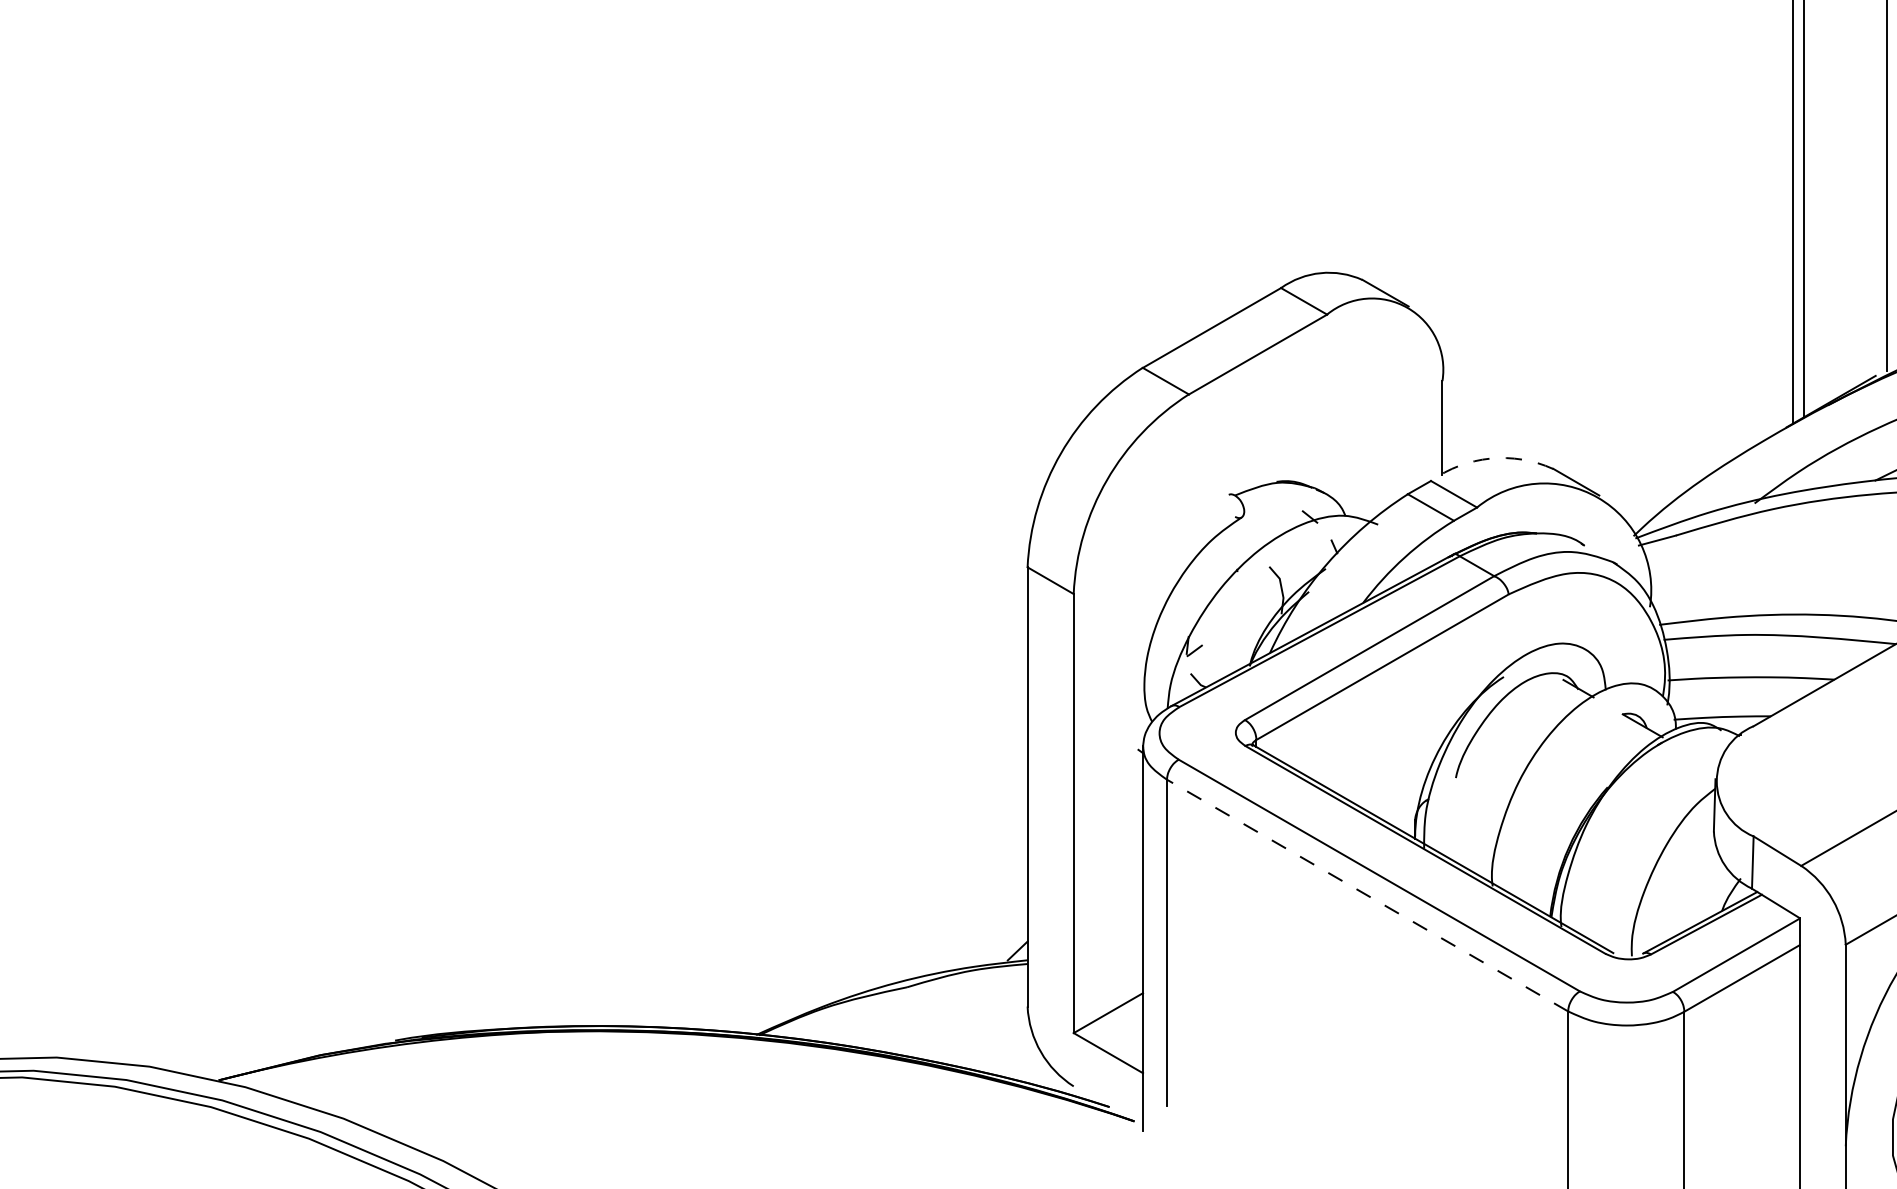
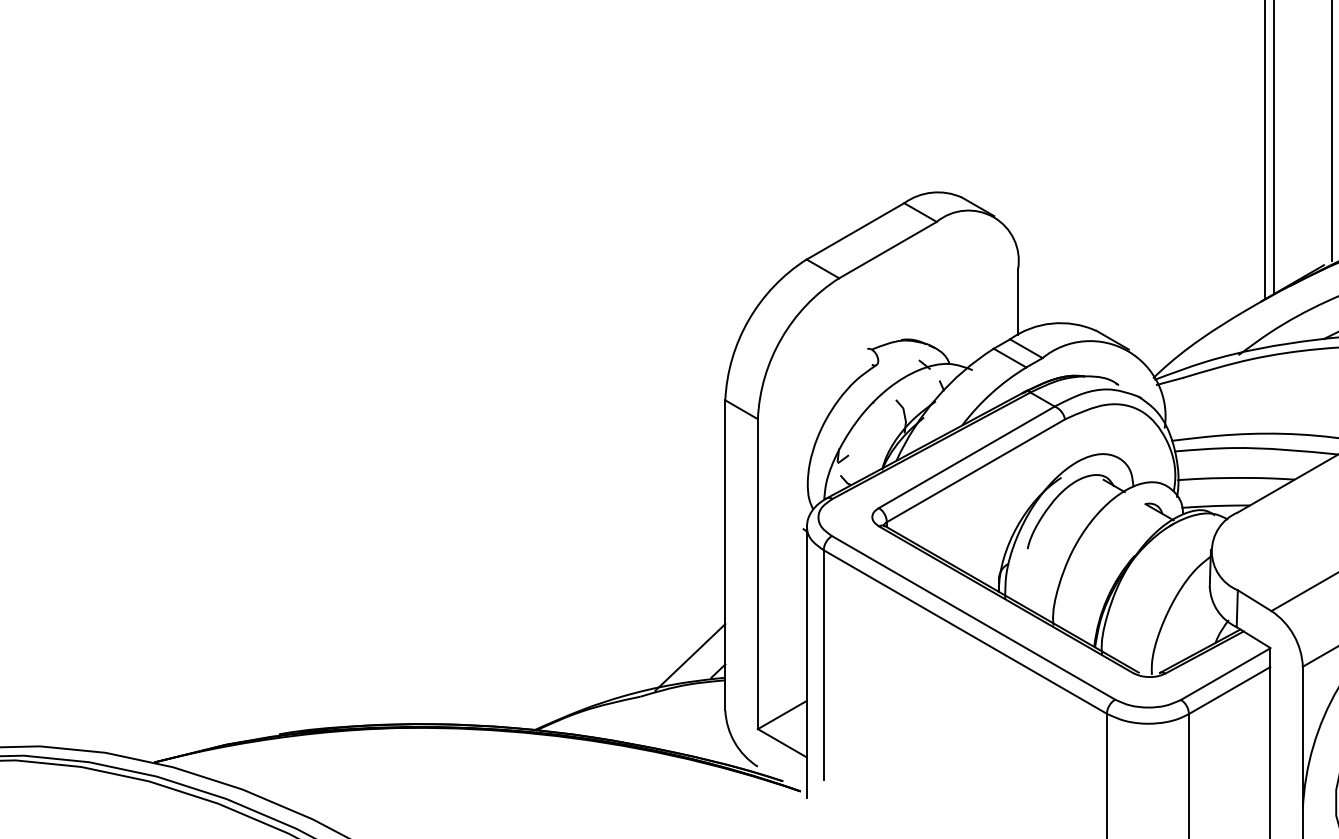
arc: (1490, 458) -> (1052, 323), dashed -> solid
line: (1367, 895) -> (965, 631), dashed -> solid
line: (977, 931) -> (689, 657), added

